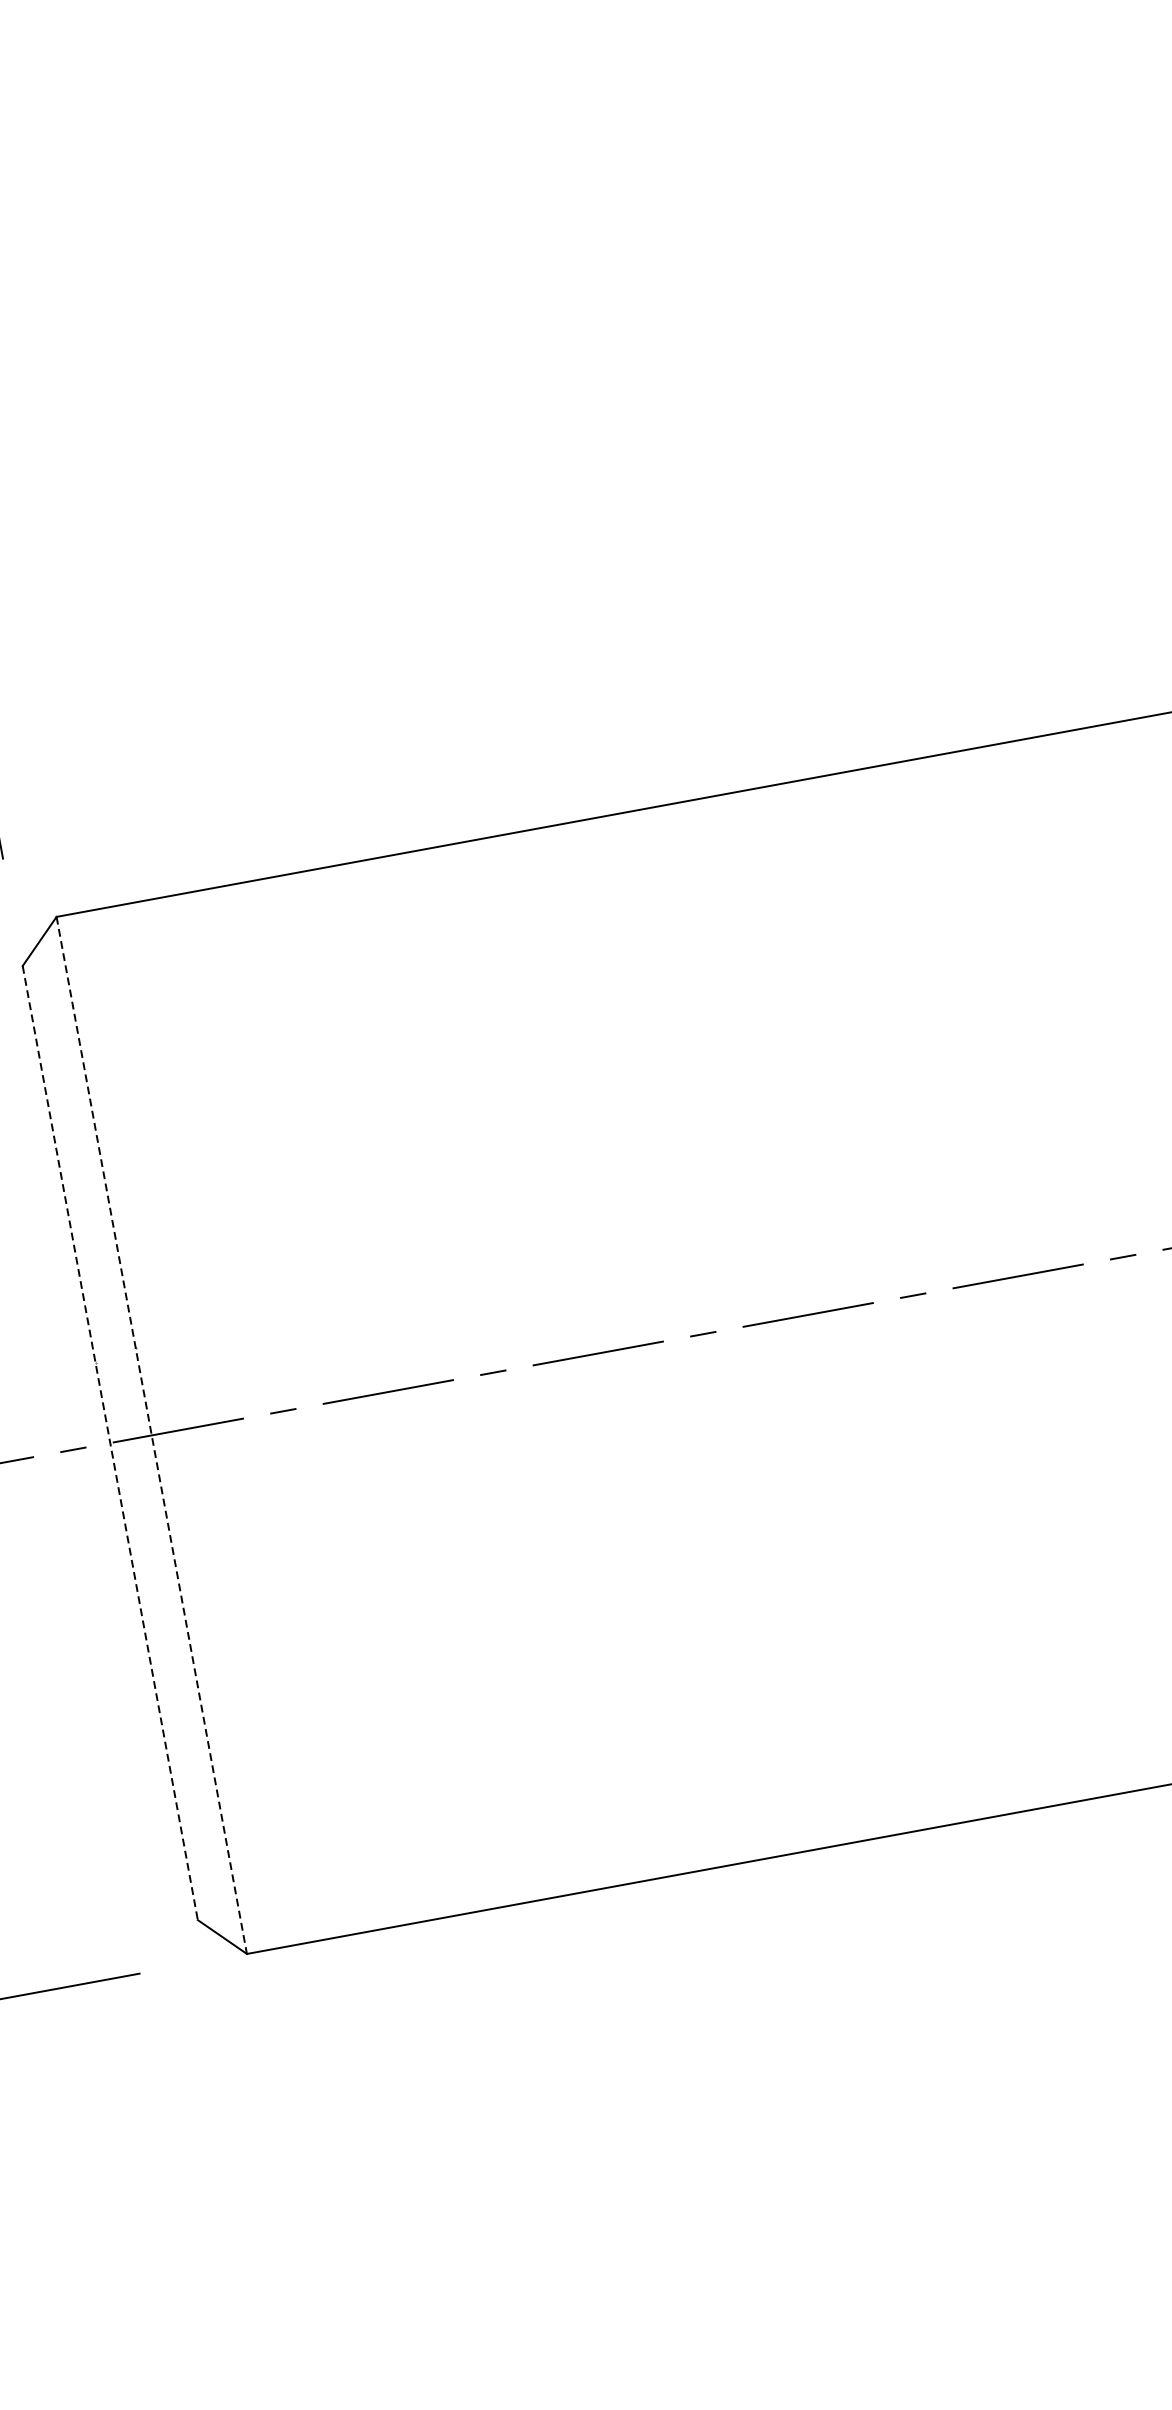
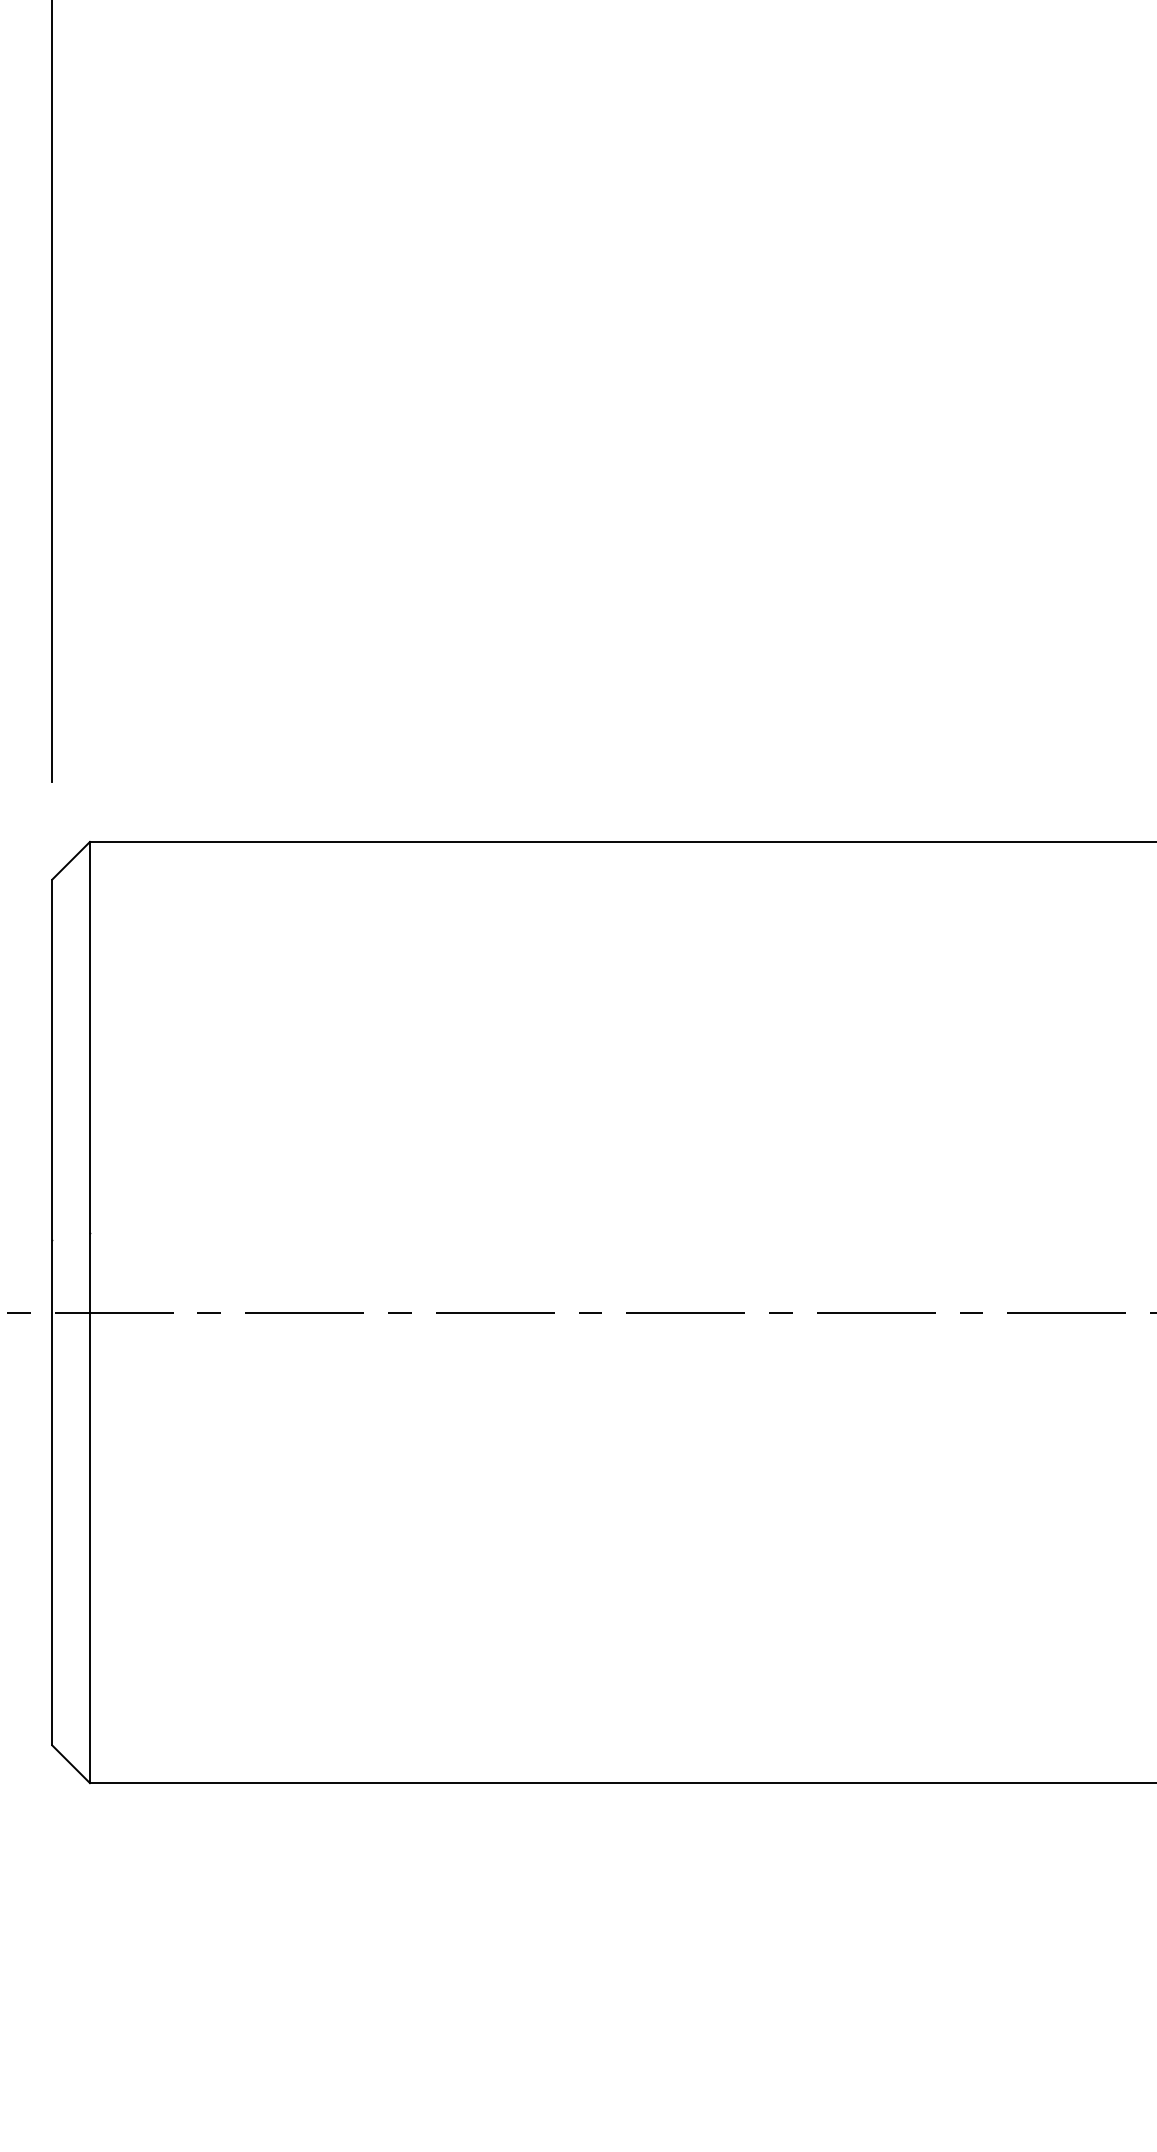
line: (151, 1435) -> (89, 1312), dashed -> solid
line: (110, 1442) -> (52, 1312), dashed -> solid

